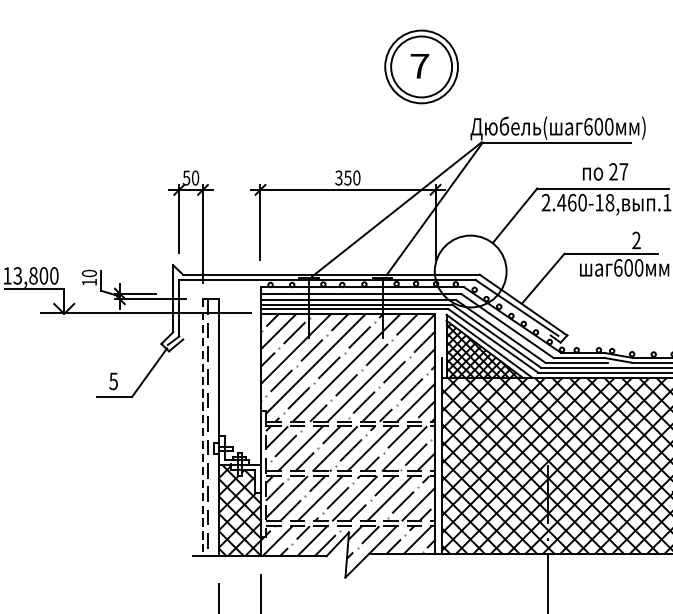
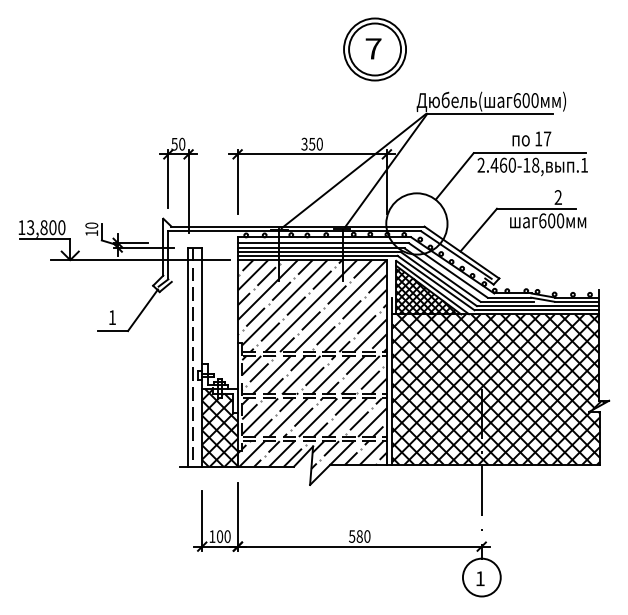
text: (613, 171) -> (538, 138), 27 -> 17
text: (112, 381) -> (111, 317), 5 -> 1
line: (202, 428) -> (188, 357), dashed -> solid

